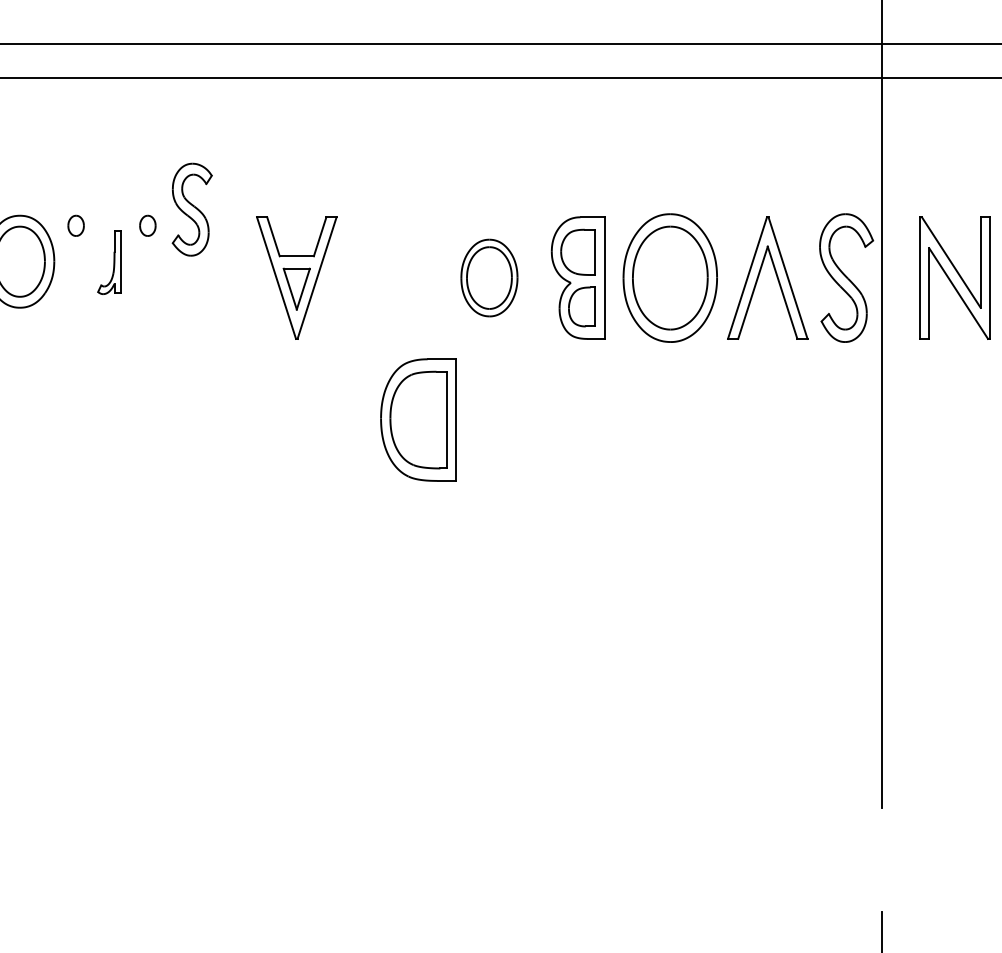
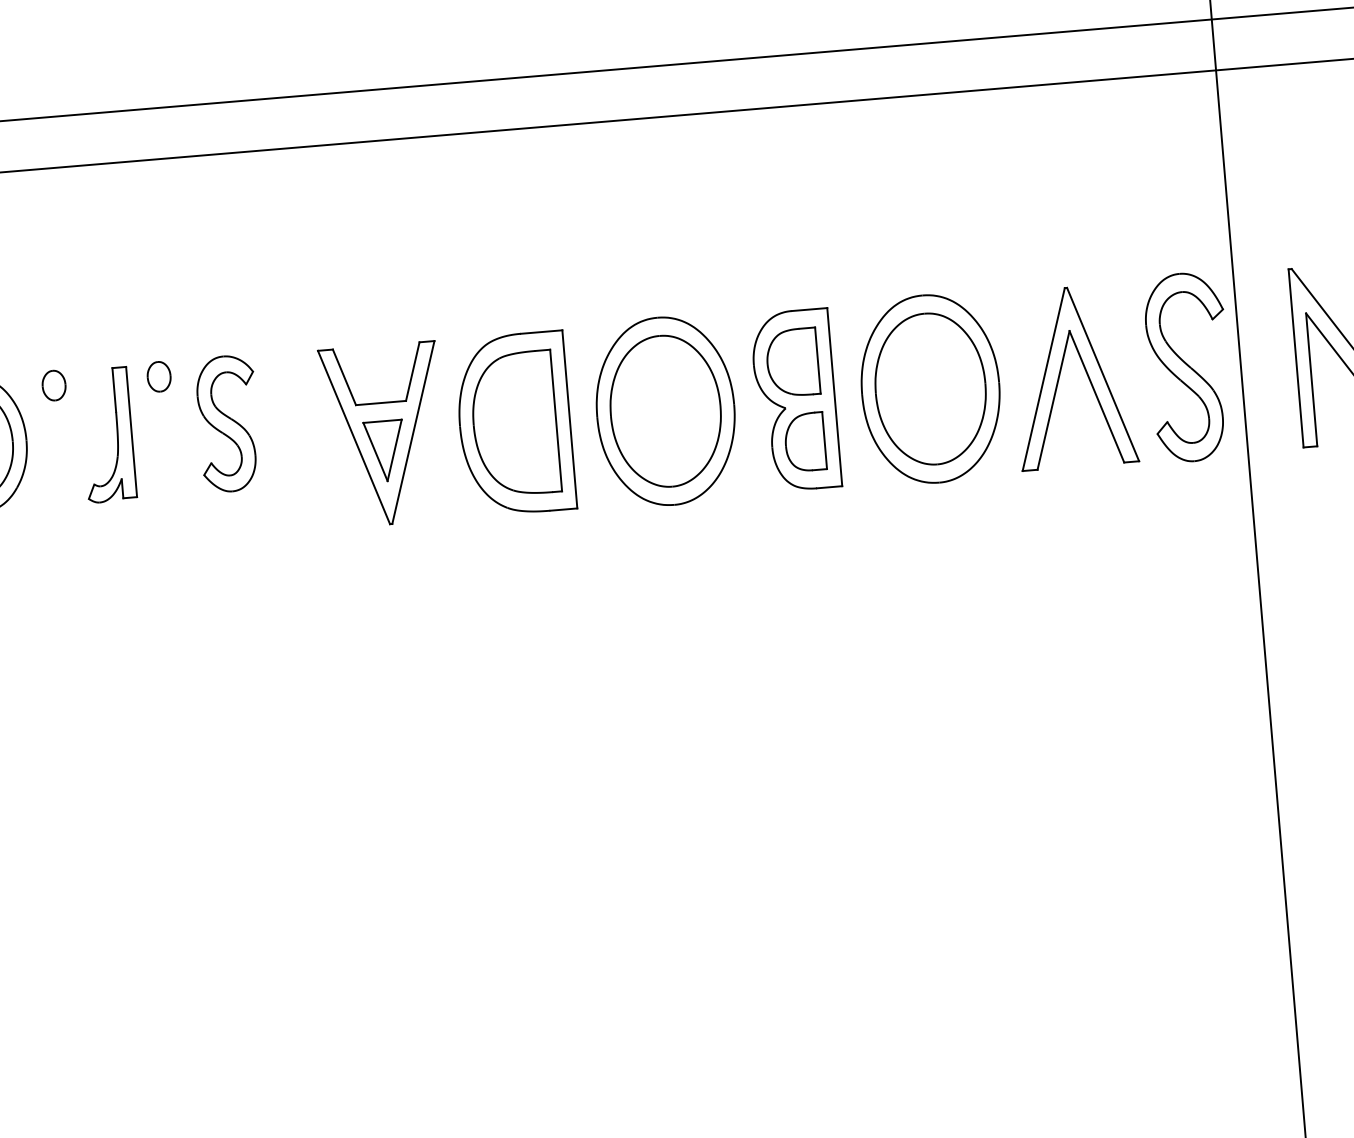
part: (191, 209) -> (227, 423), moved
part: (109, 262) -> (107, 435), size x1.43
part: (489, 277) -> (665, 410), size x1.67
part: (418, 419) -> (514, 423), moved

